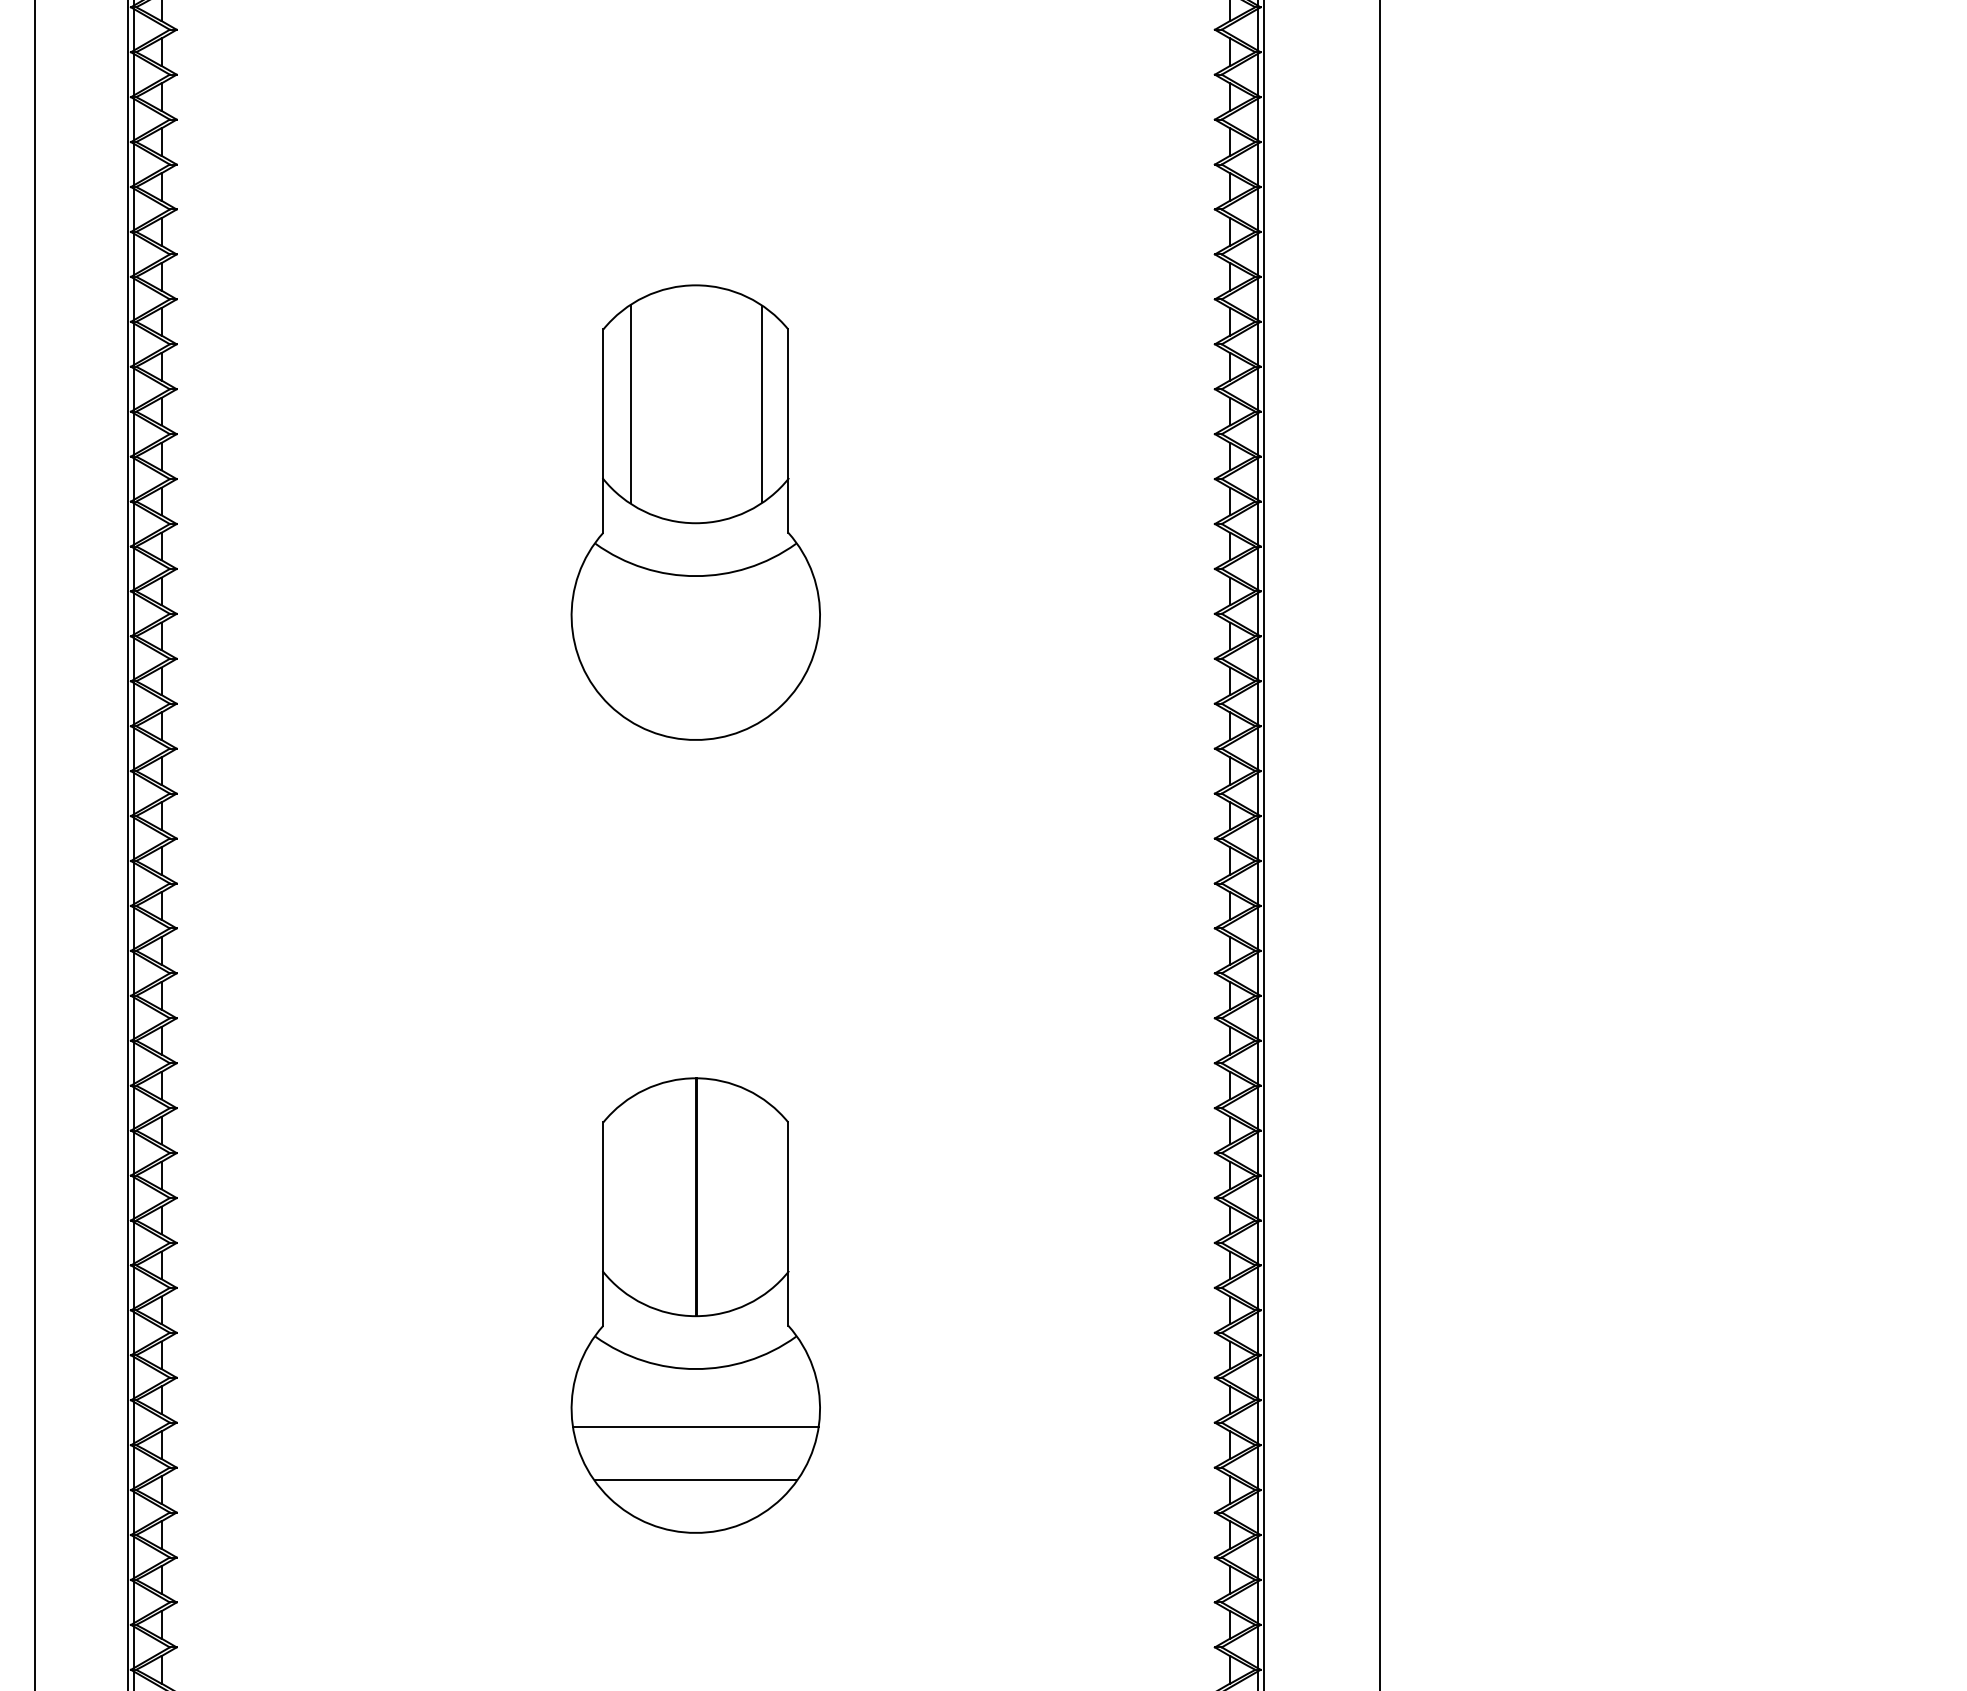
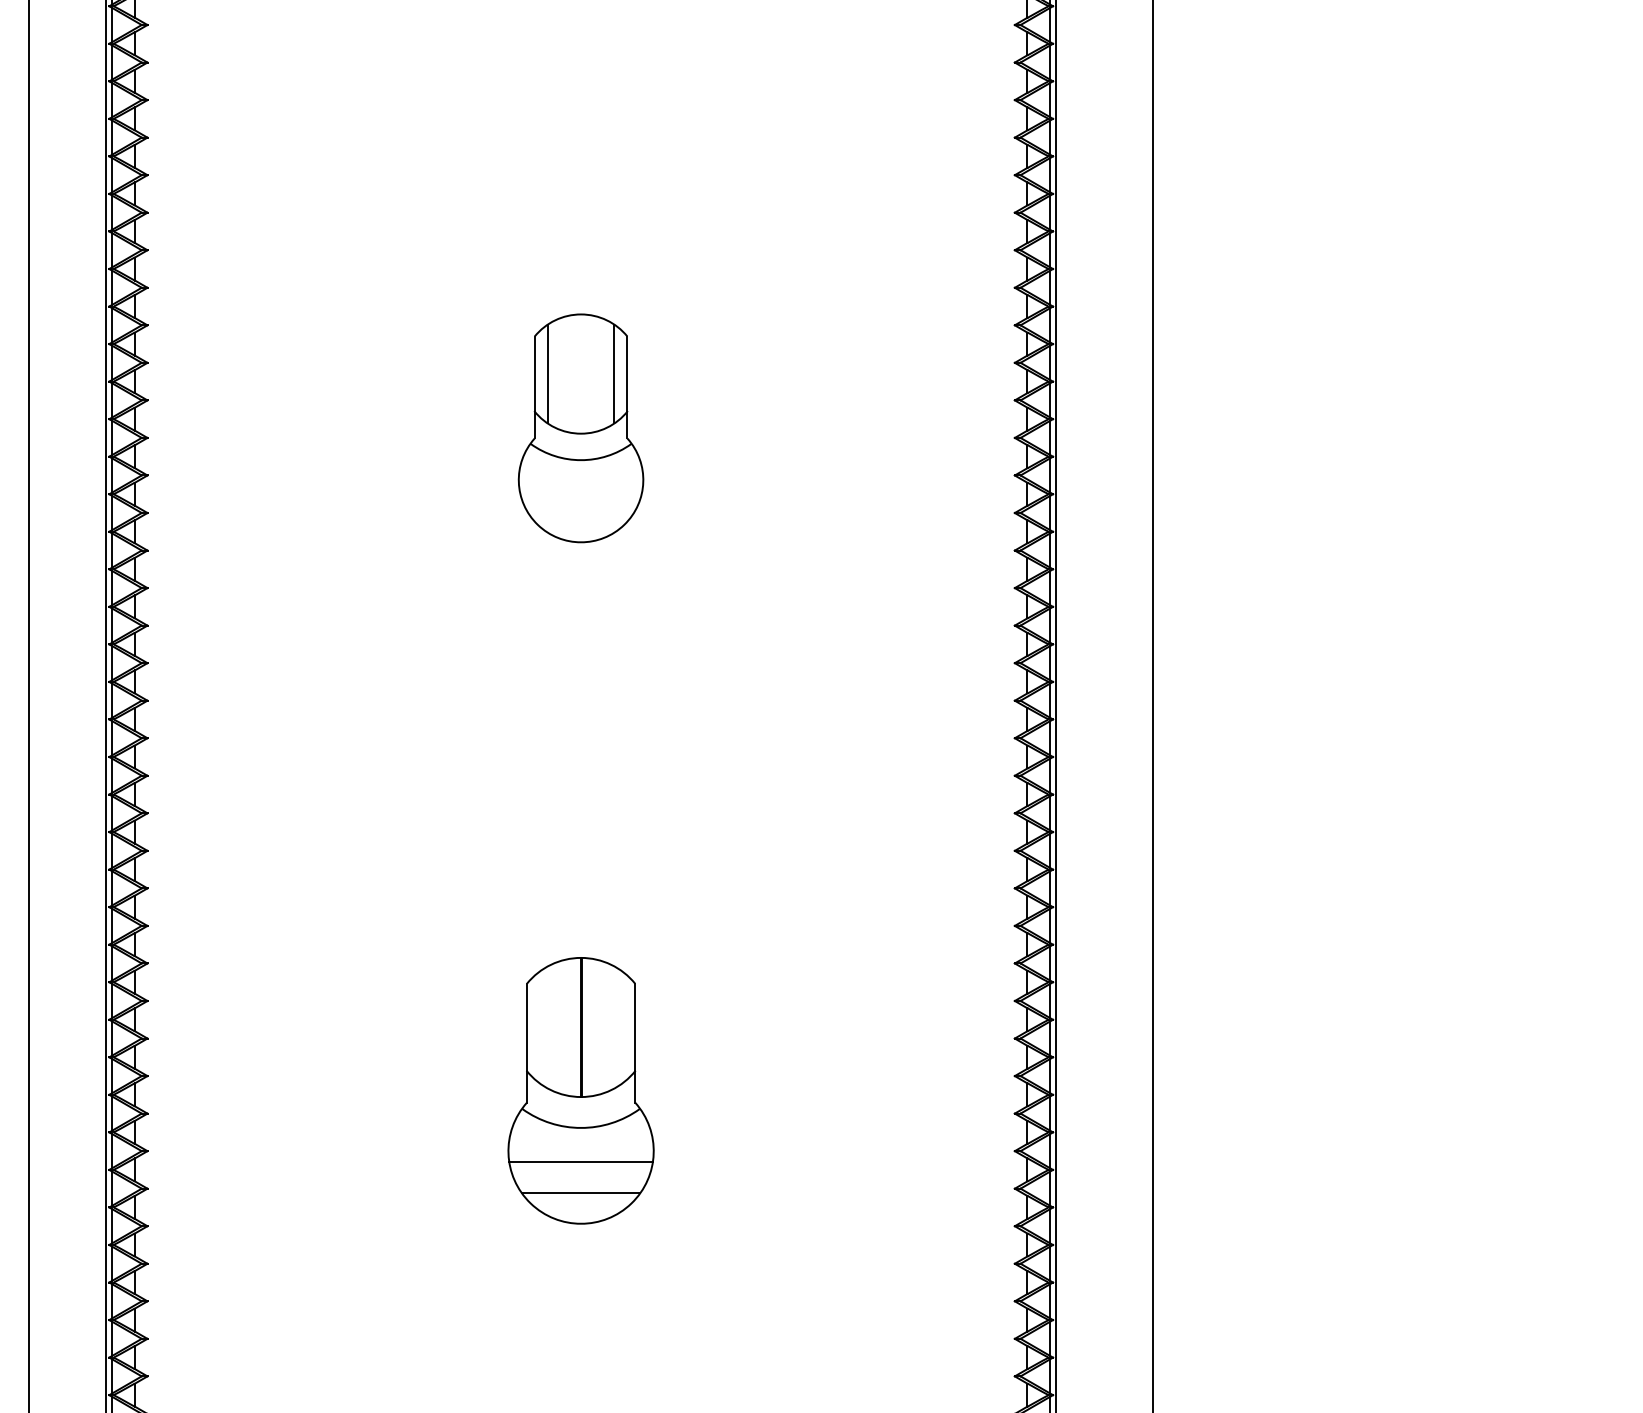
part: (695, 512) -> (580, 428), size x0.6
part: (695, 1305) -> (580, 1090), size x0.7

